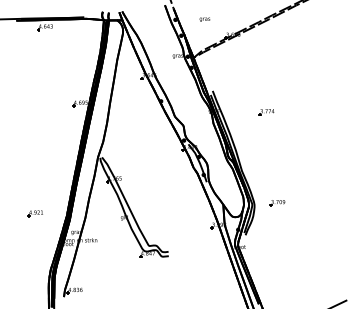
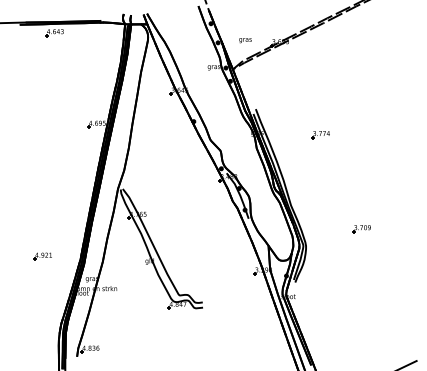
text: (204, 19) -> (245, 40), moved
part: (277, 203) -> (361, 229), moved

